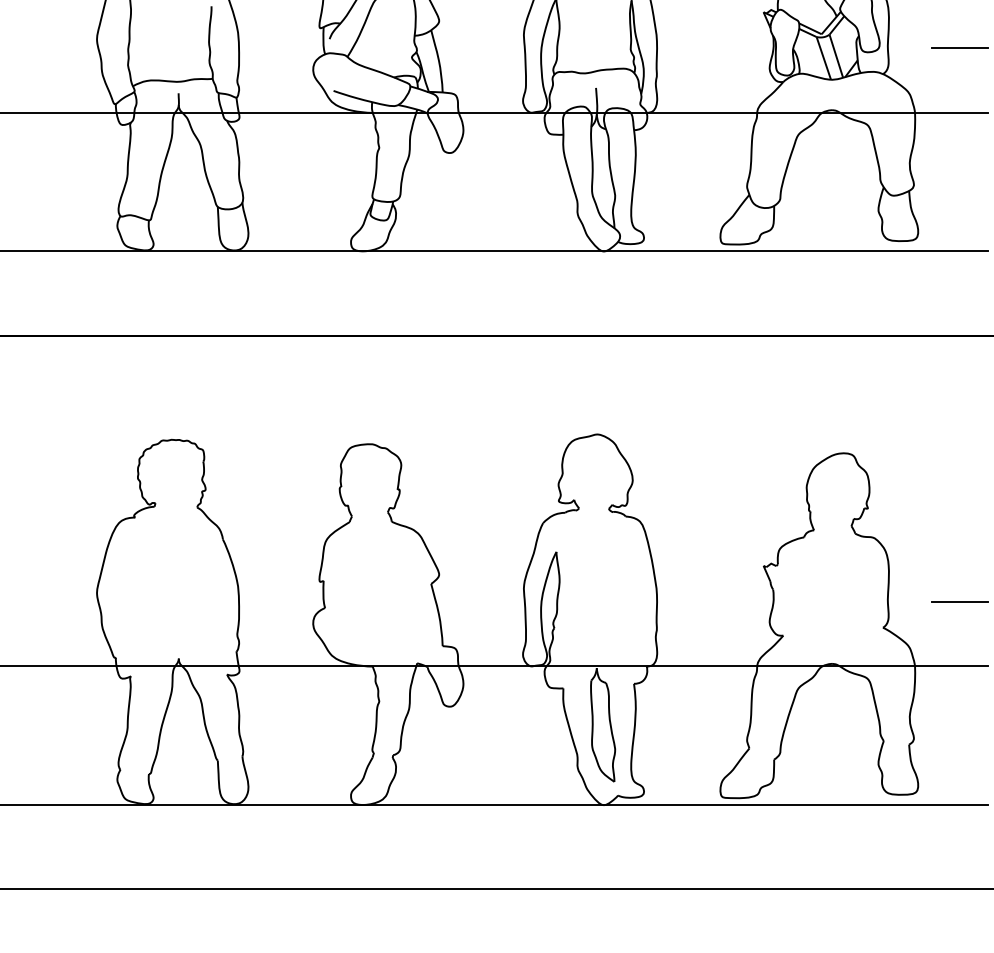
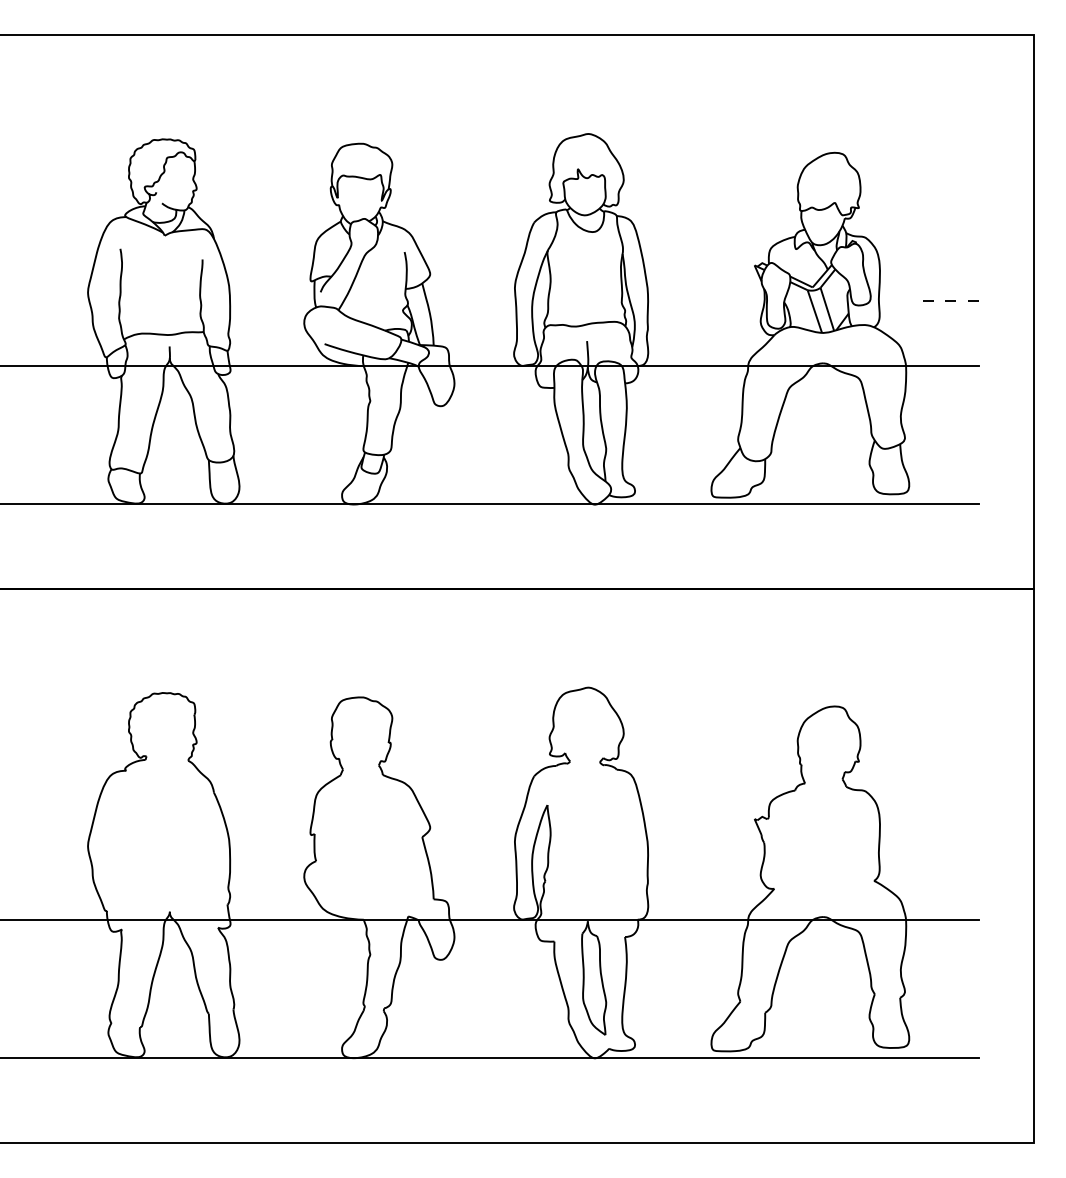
line: (959, 48) -> (950, 301), solid -> dashed
line: (959, 602) -> (950, 855), removed

